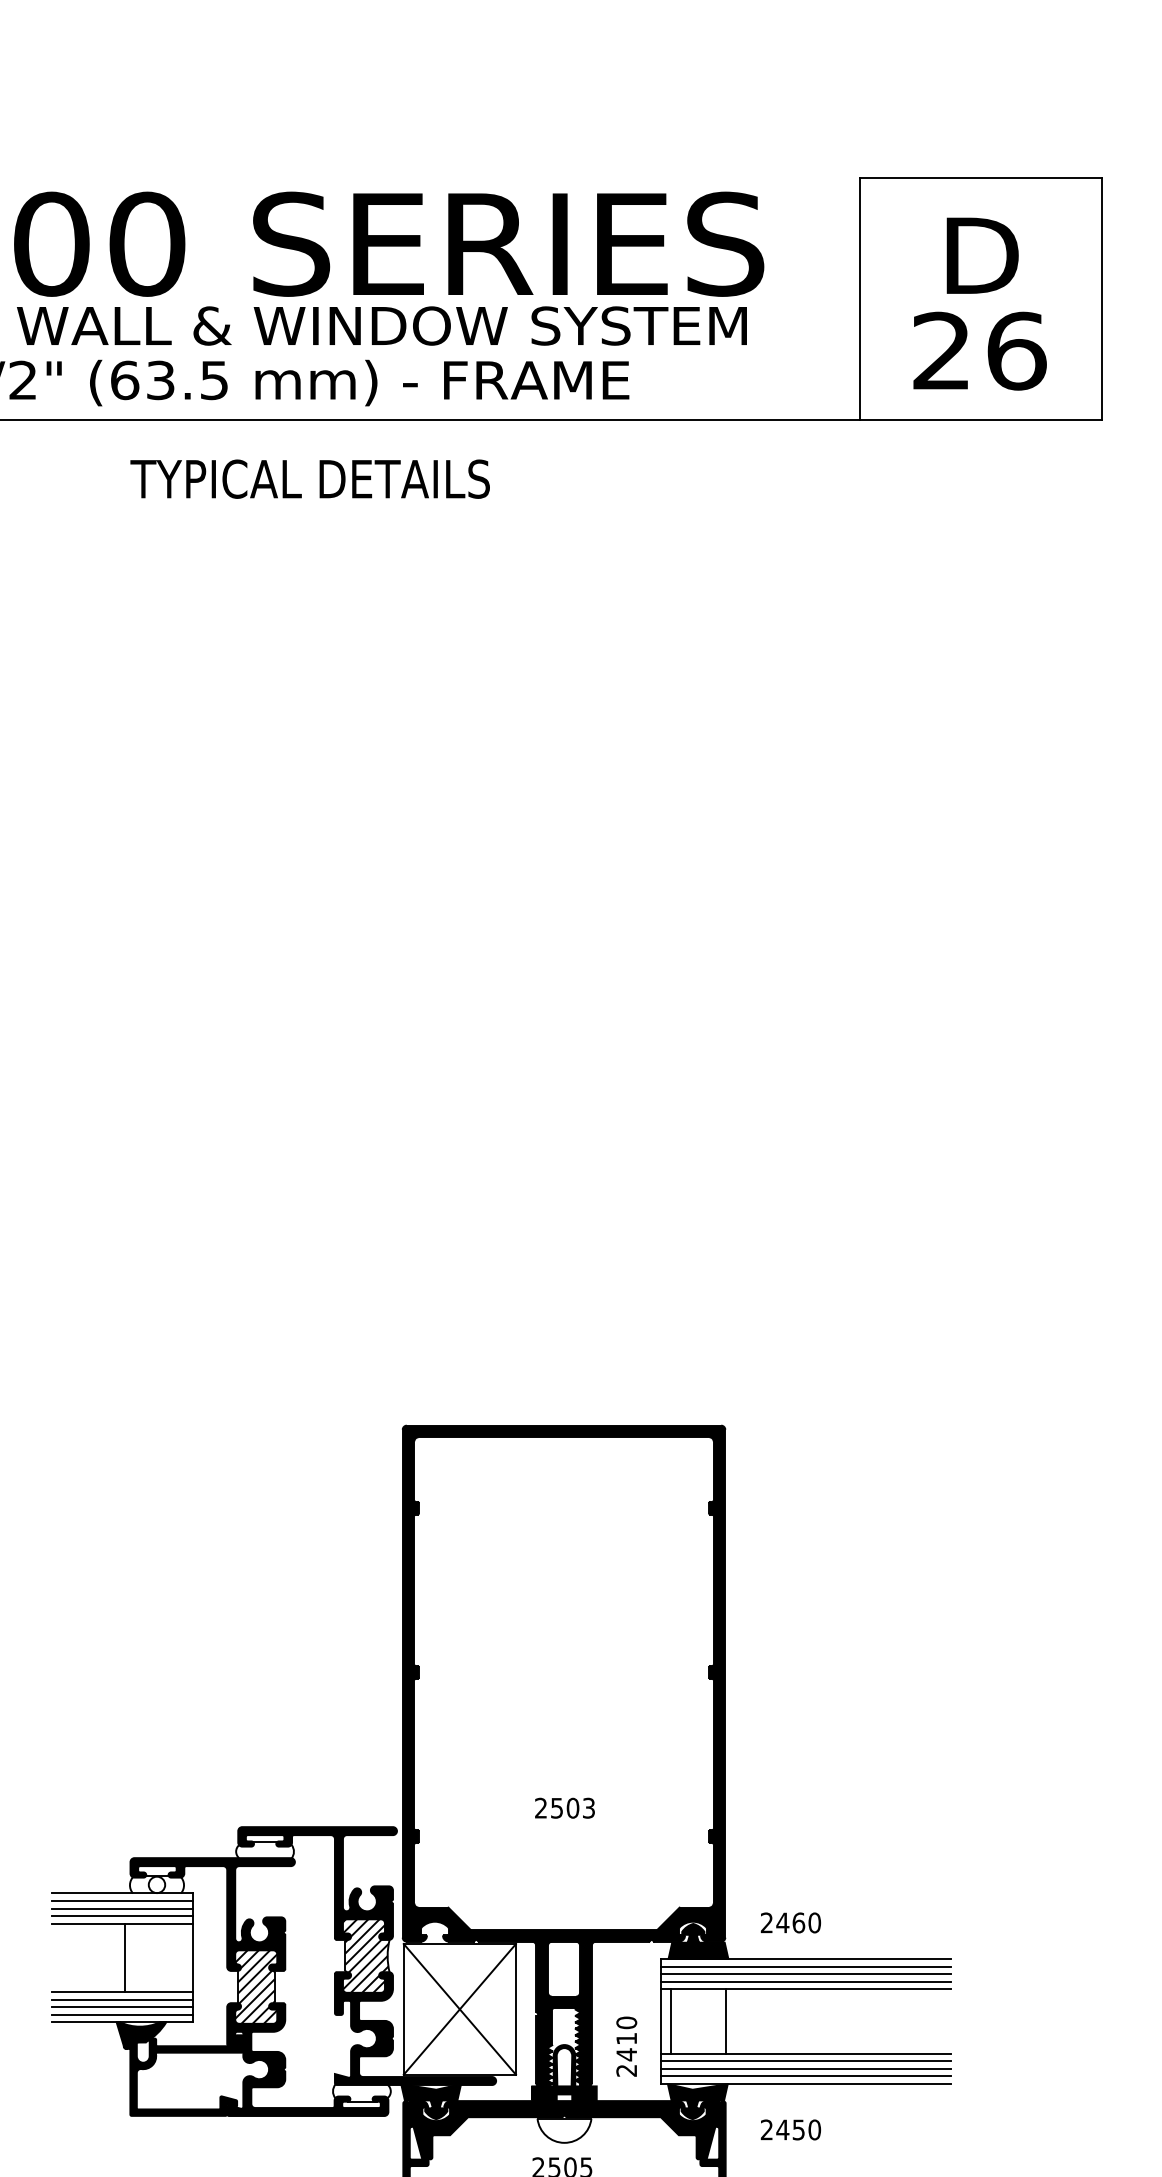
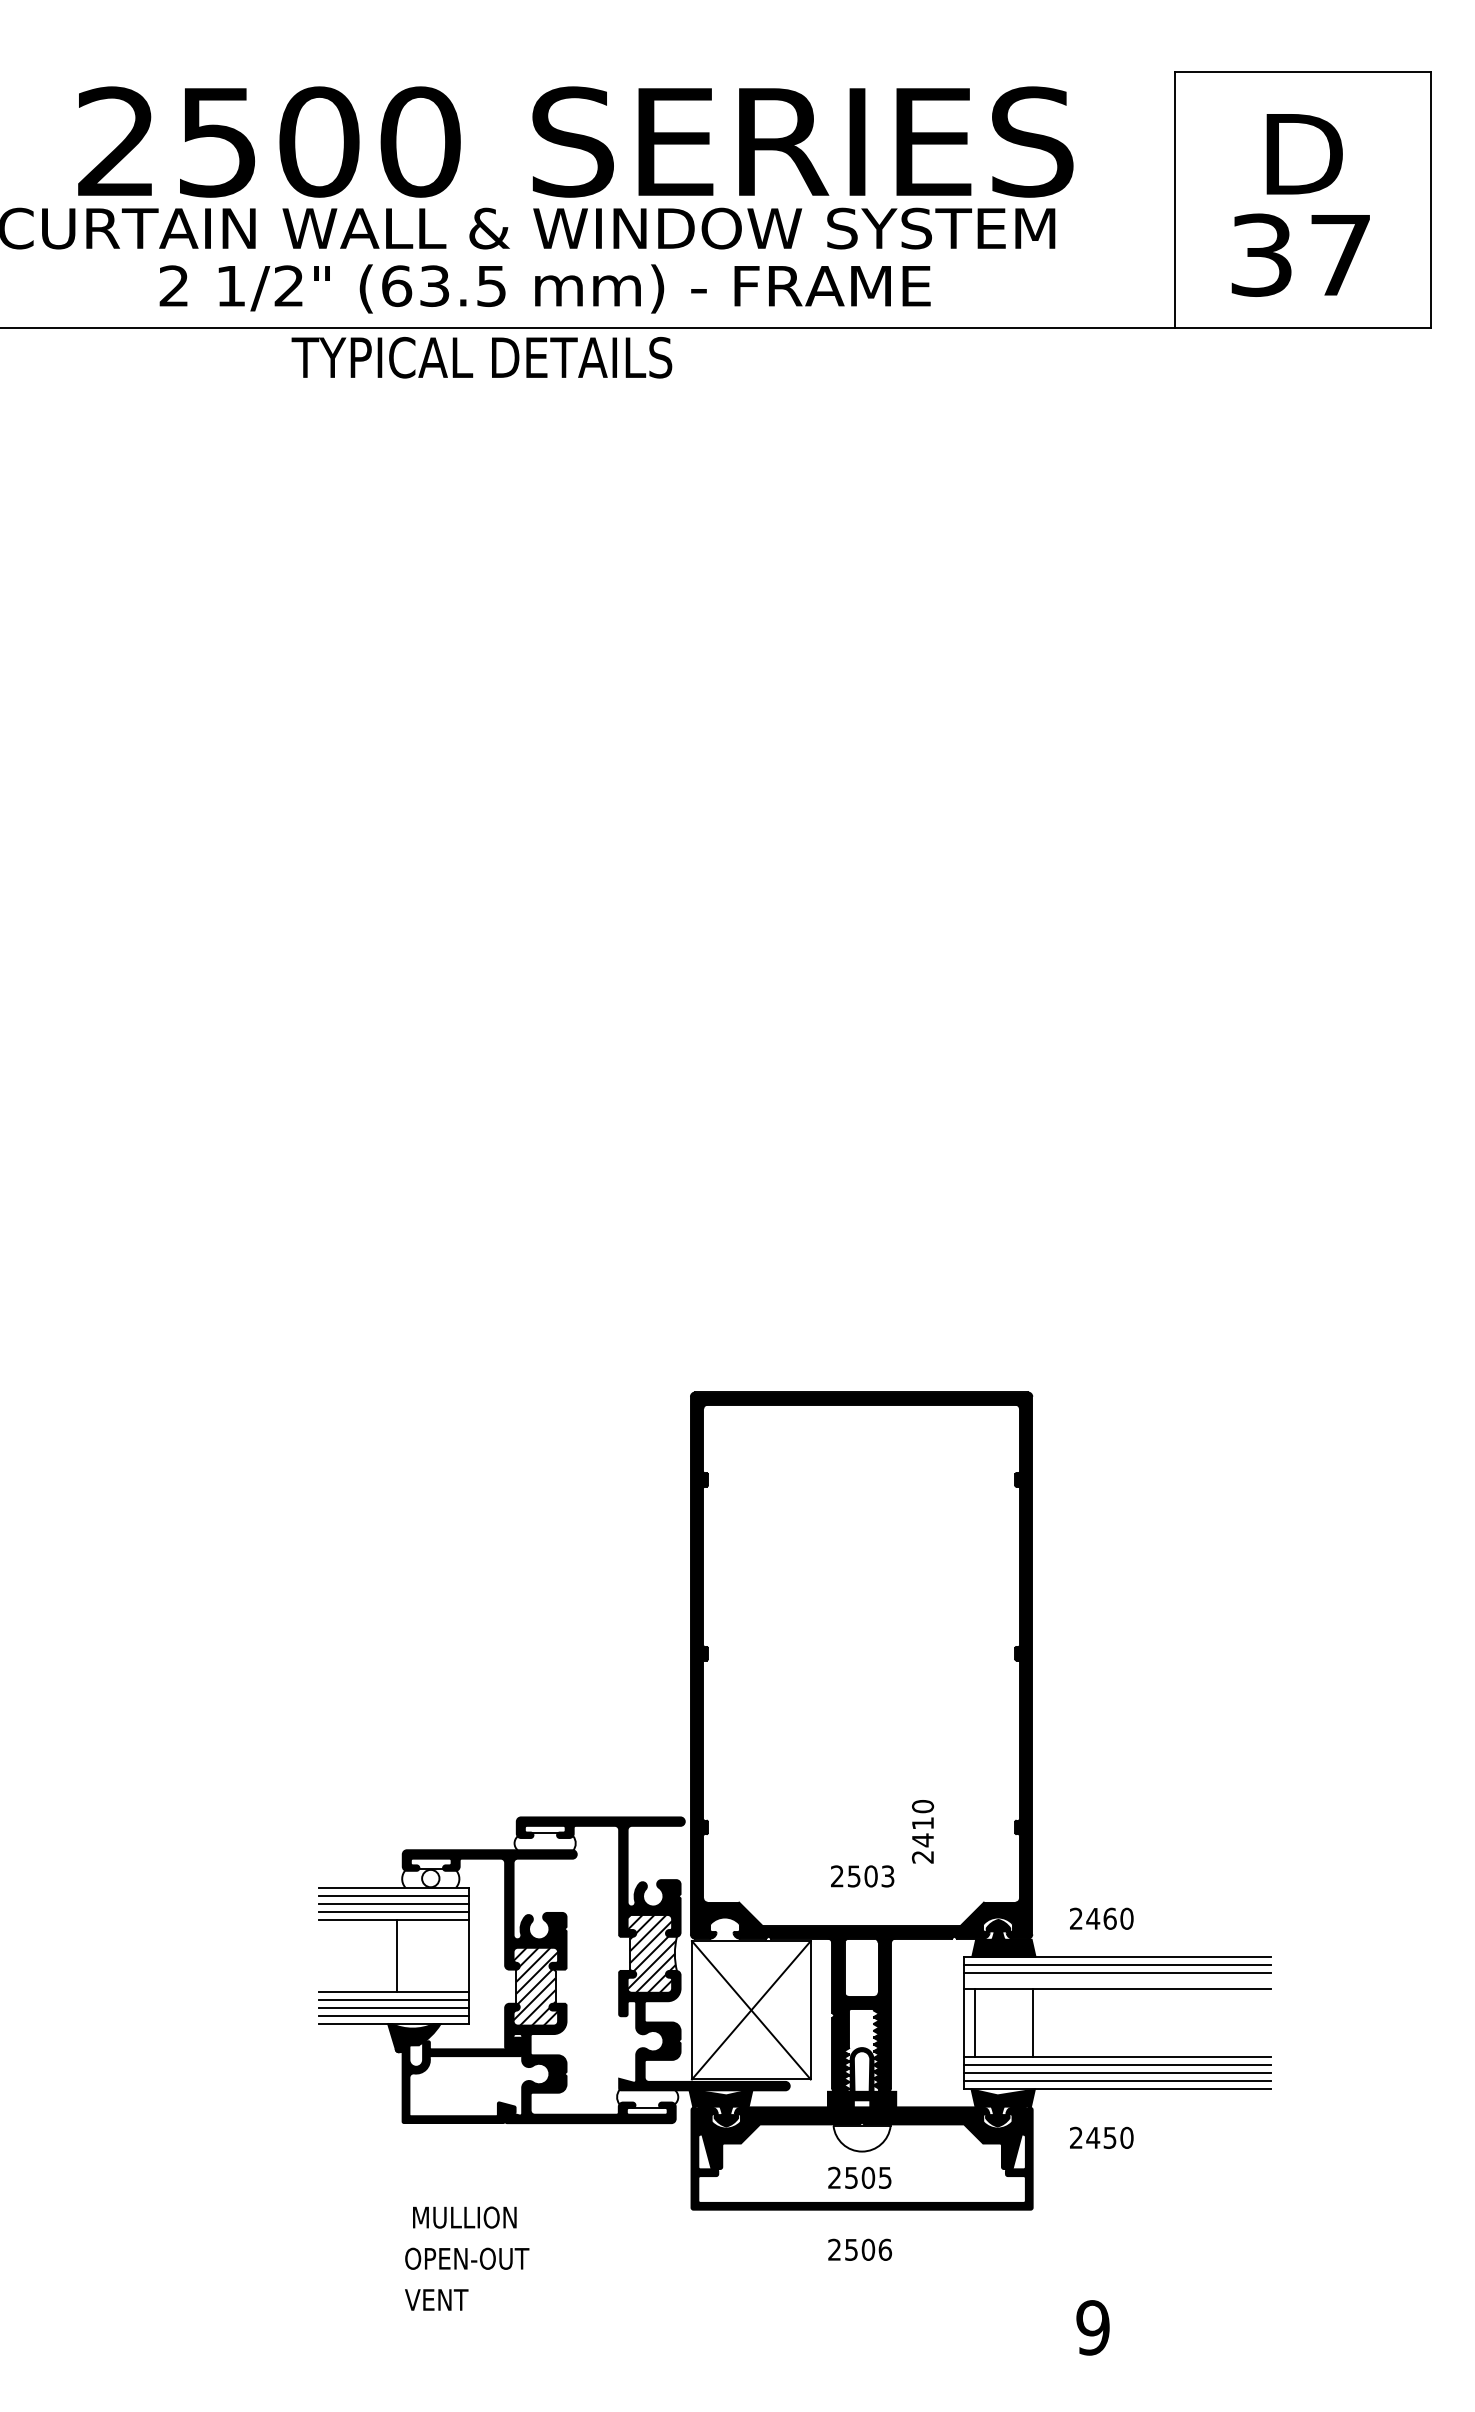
text: (979, 350) -> (1301, 254), 26 -> 37
text: (309, 478) -> (481, 357), moved
text: (564, 1808) -> (862, 1876), moved
line: (805, 1982) -> (1117, 1981), removed
text: (627, 2046) -> (923, 1831), moved

